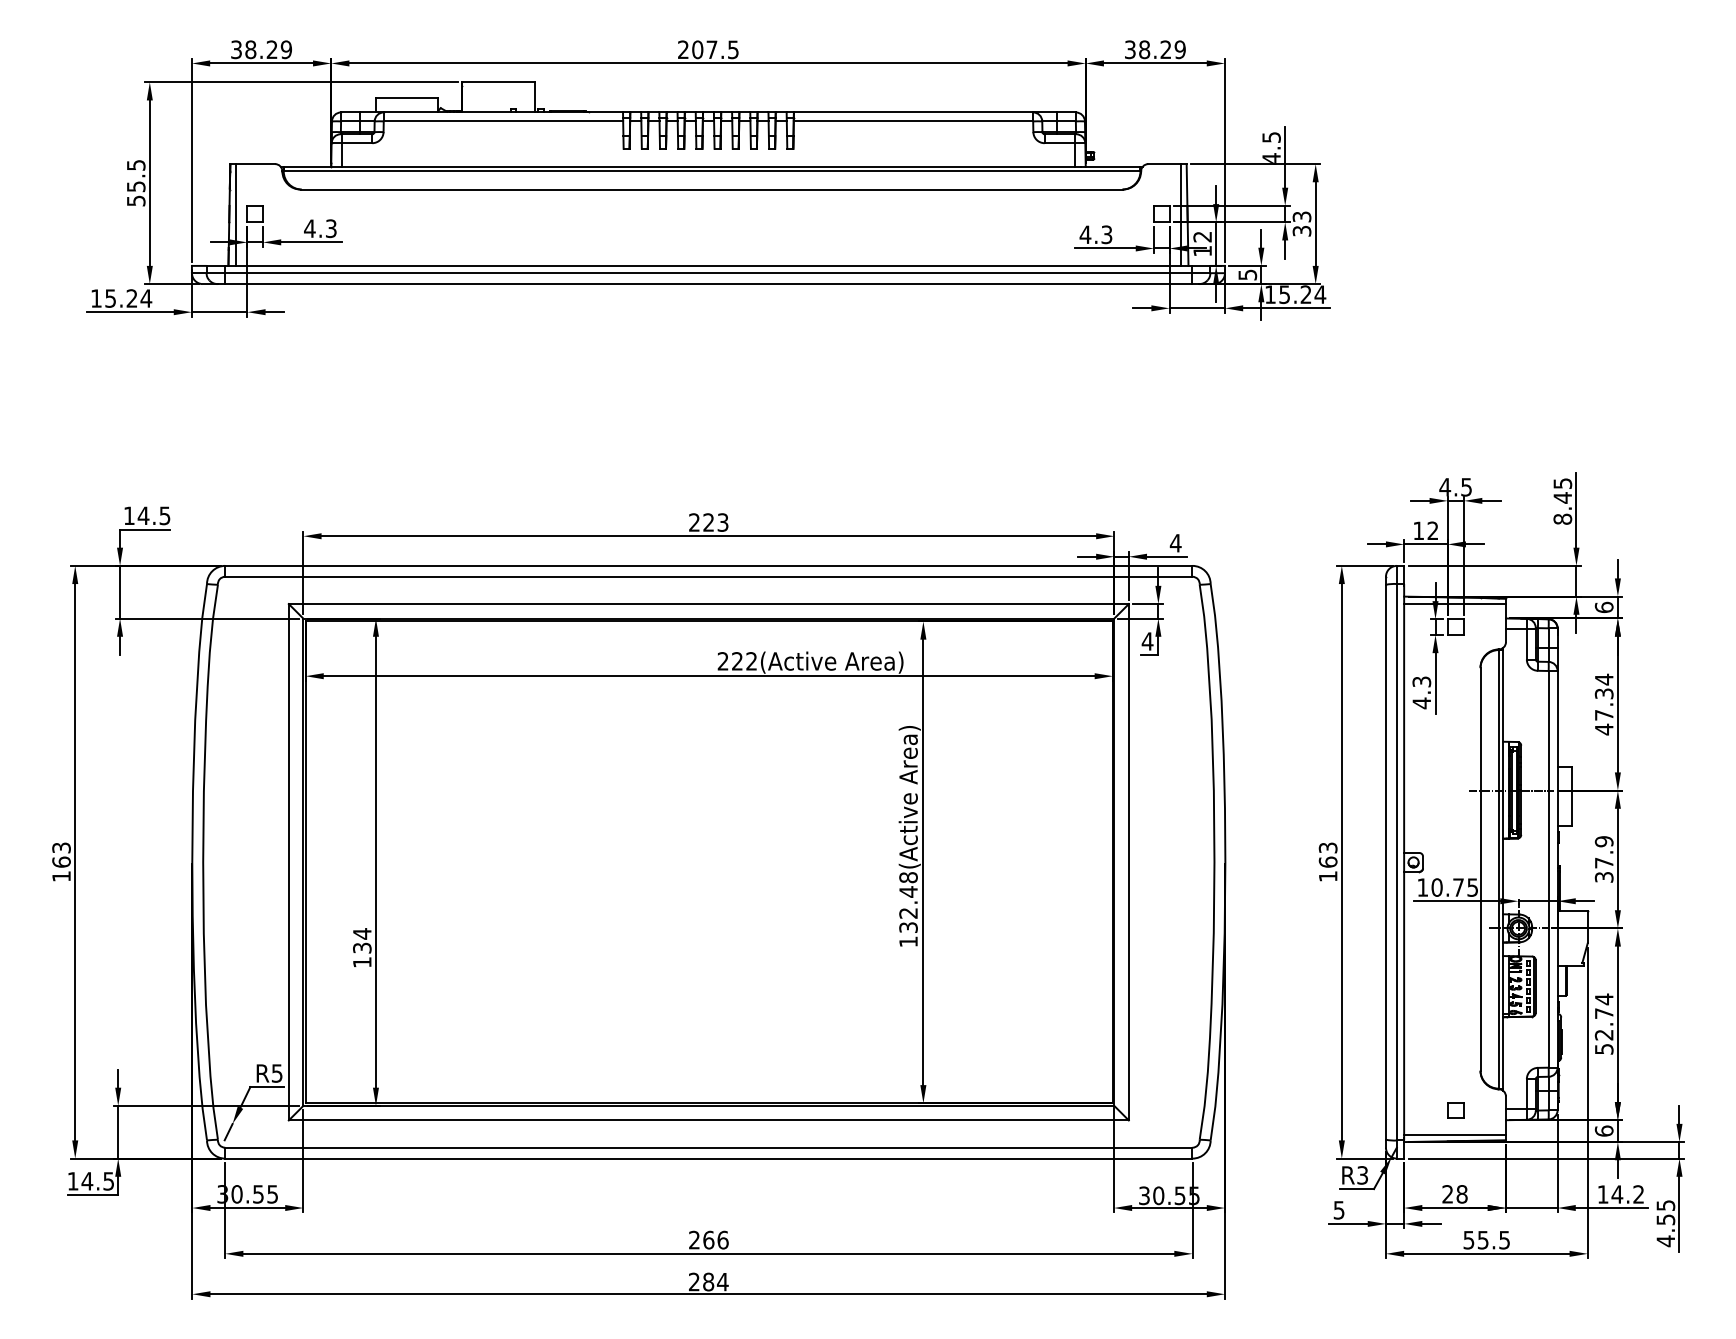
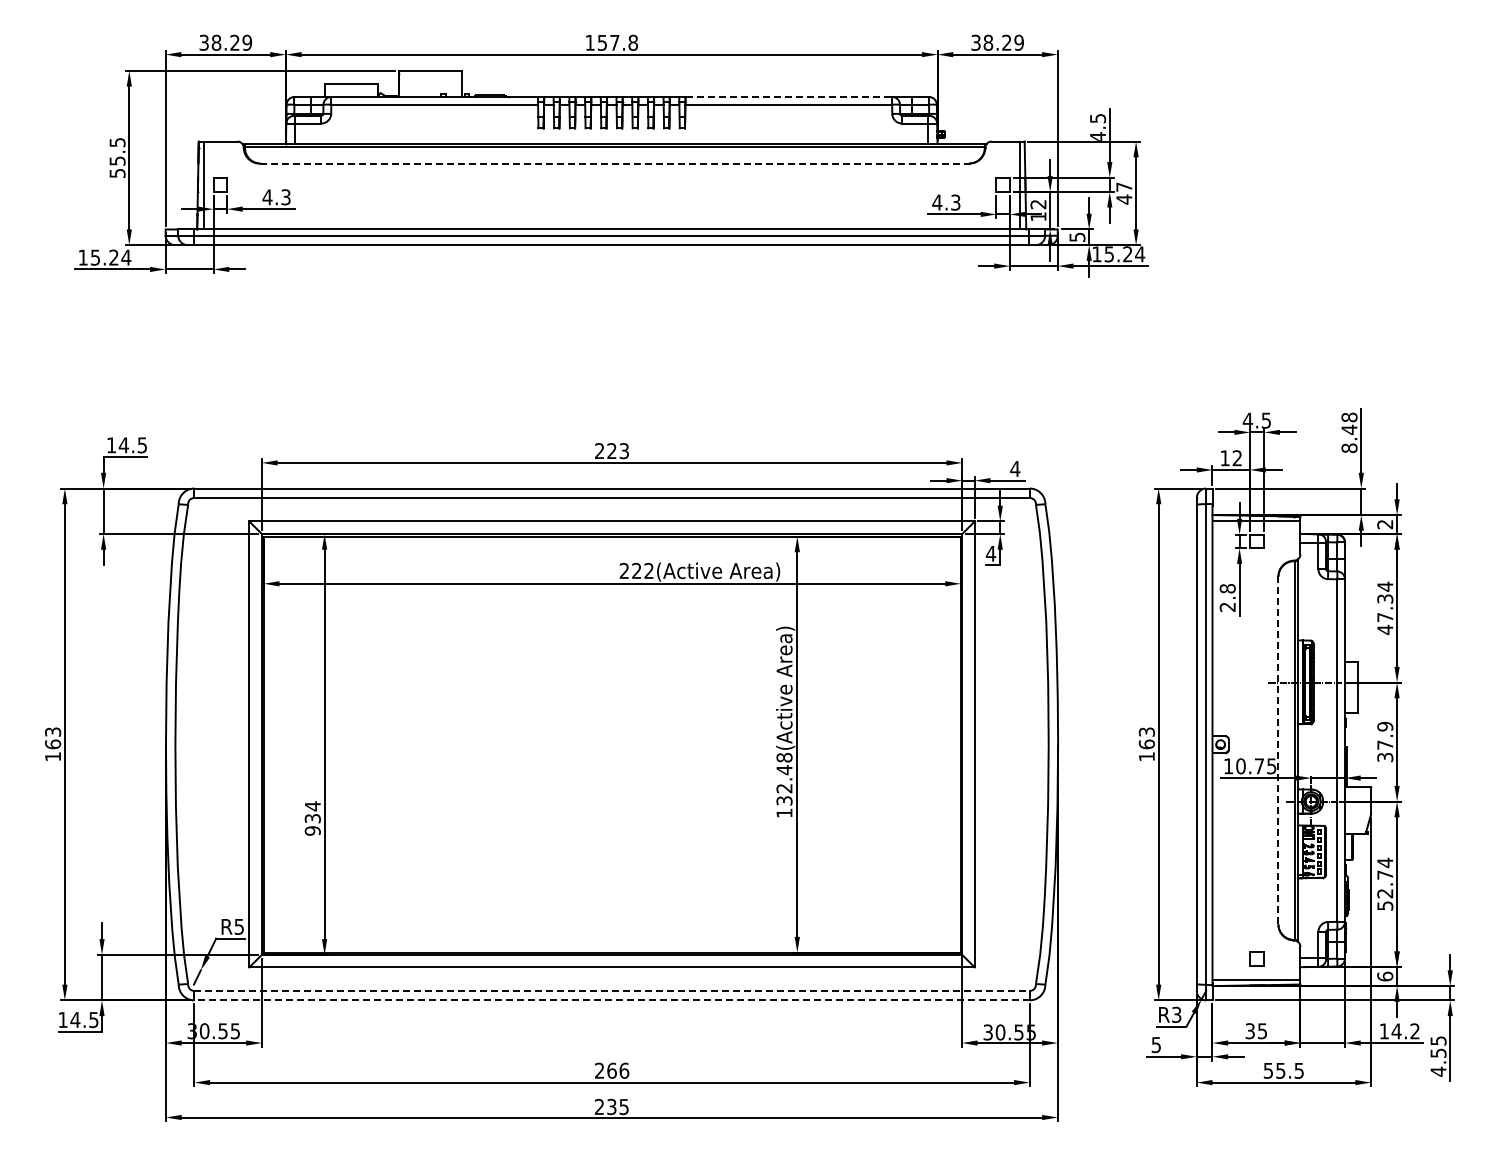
text: (708, 49) -> (611, 42), 207.5 -> 157.8
line: (914, 111) -> (789, 96), solid -> dashed
line: (712, 189) -> (615, 163), solid -> dashed
text: (1302, 224) -> (1124, 193), 33 -> 47
text: (1562, 483) -> (1349, 417), 8.45 -> 8.48
text: (1604, 607) -> (1385, 524), 6 -> 2
text: (1421, 693) -> (1227, 598), 4.3 -> 2.8
line: (1480, 870) -> (1278, 751), solid -> dashed
text: (361, 961) -> (312, 830), 134 -> 934
line: (709, 1147) -> (612, 990), solid -> dashed
line: (709, 1158) -> (612, 1000), solid -> dashed
text: (1455, 1194) -> (1256, 1031), 28 -> 35
text: (716, 1282) -> (618, 1107), 284 -> 235

